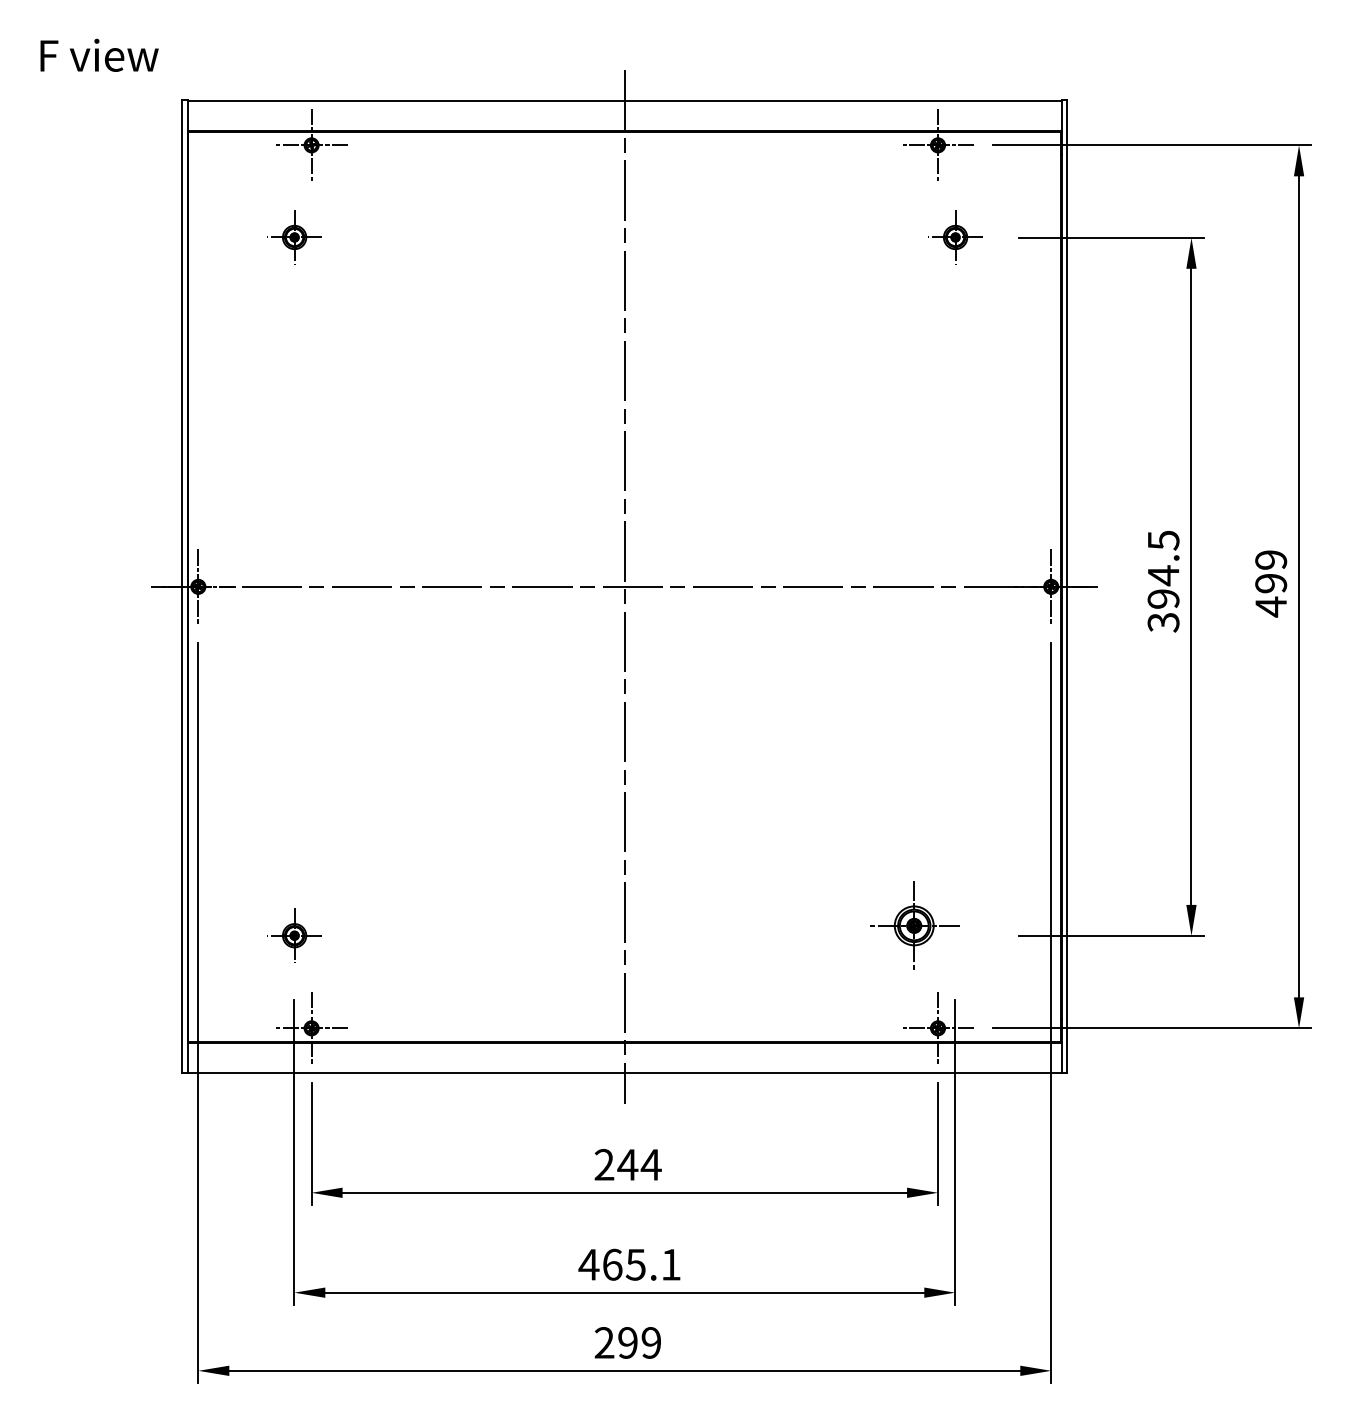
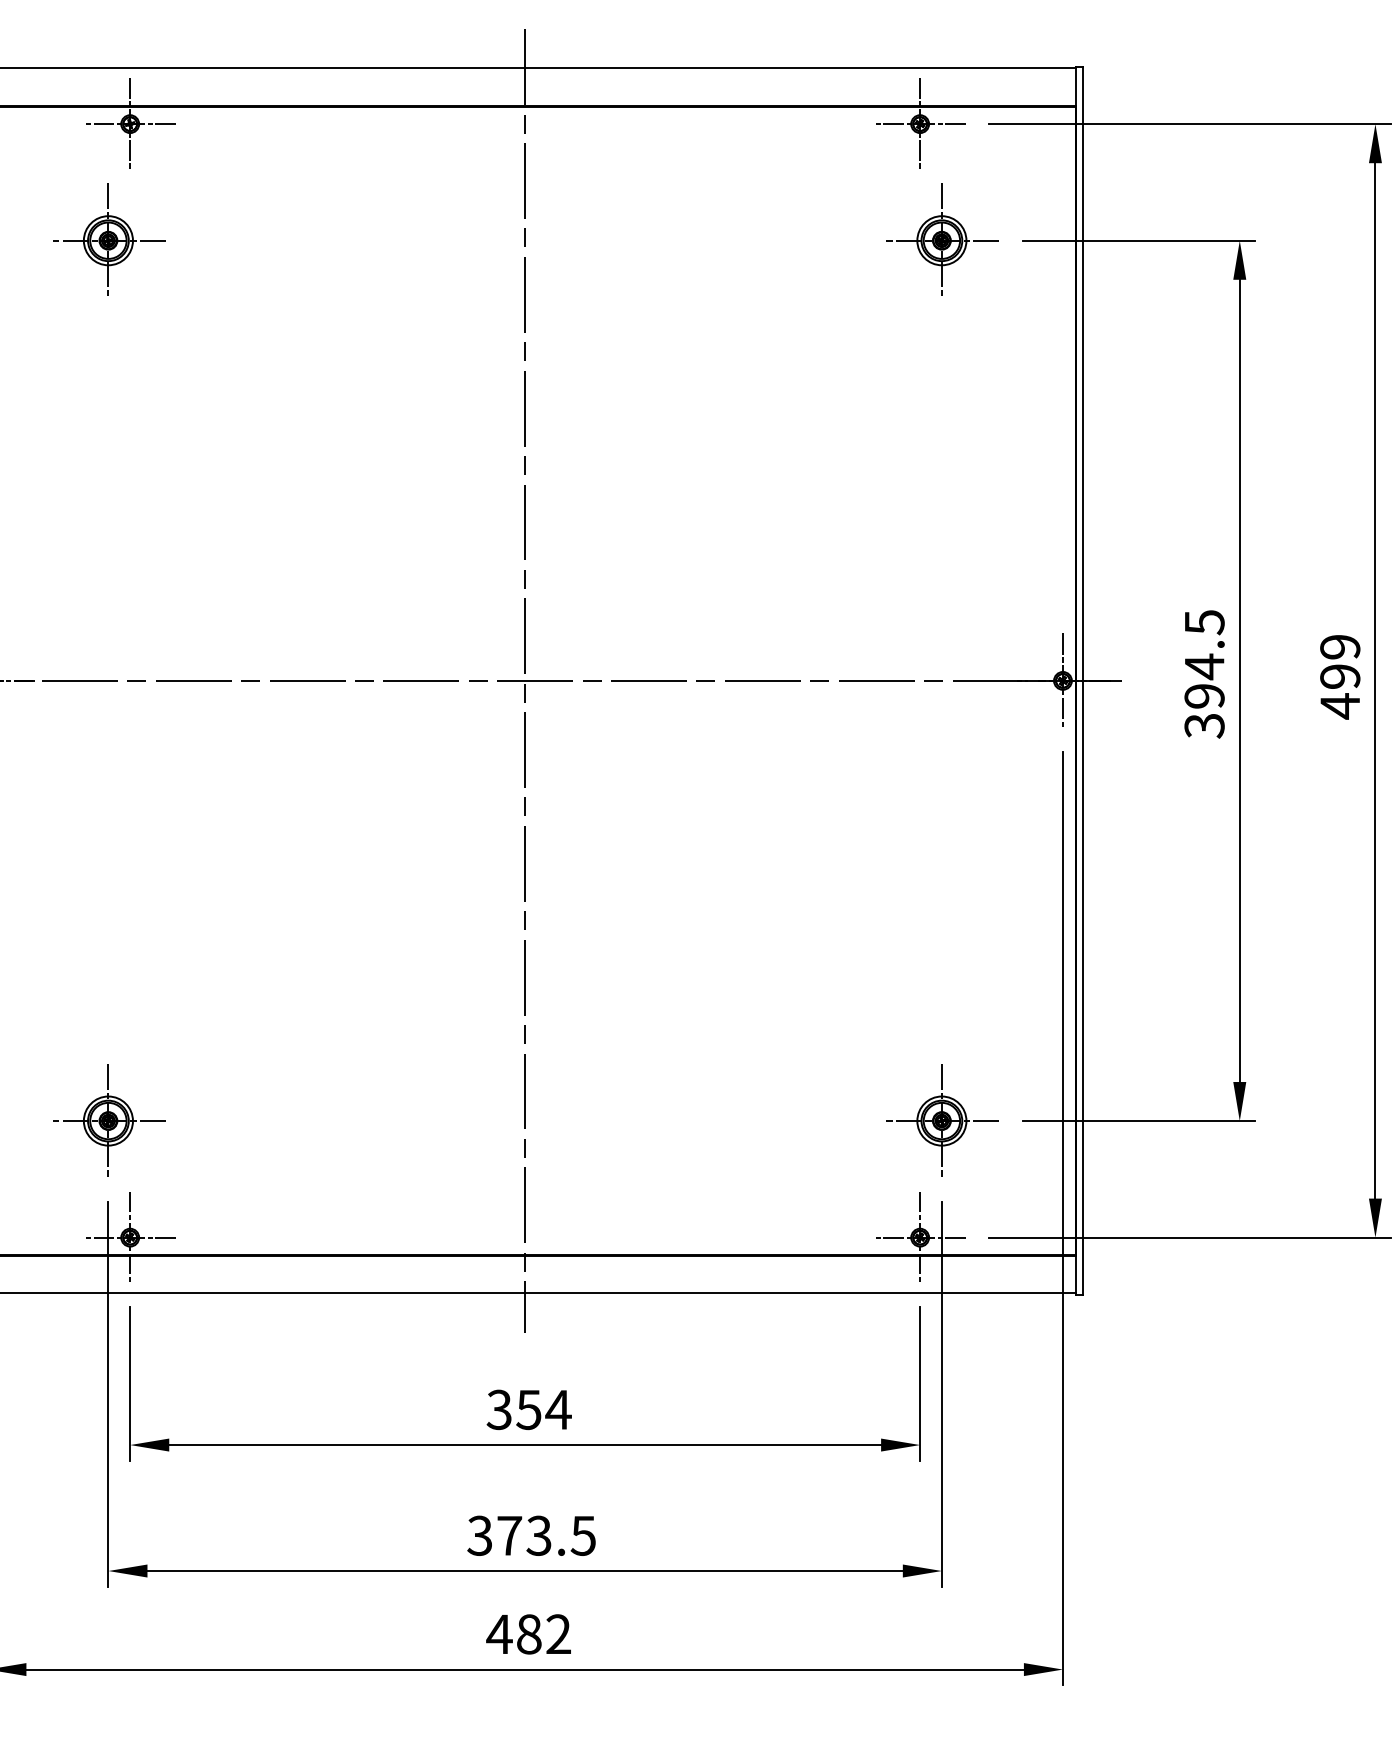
part: (294, 236) -> (108, 239), size x1.67
part: (955, 236) -> (942, 239), size x1.67
part: (914, 925) -> (942, 1120), moved
part: (294, 935) -> (108, 1120), size x1.67
text: (616, 1164) -> (514, 1409), 244 -> 354
text: (629, 1264) -> (531, 1535), 465.1 -> 373.5
text: (627, 1342) -> (528, 1633), 299 -> 482

